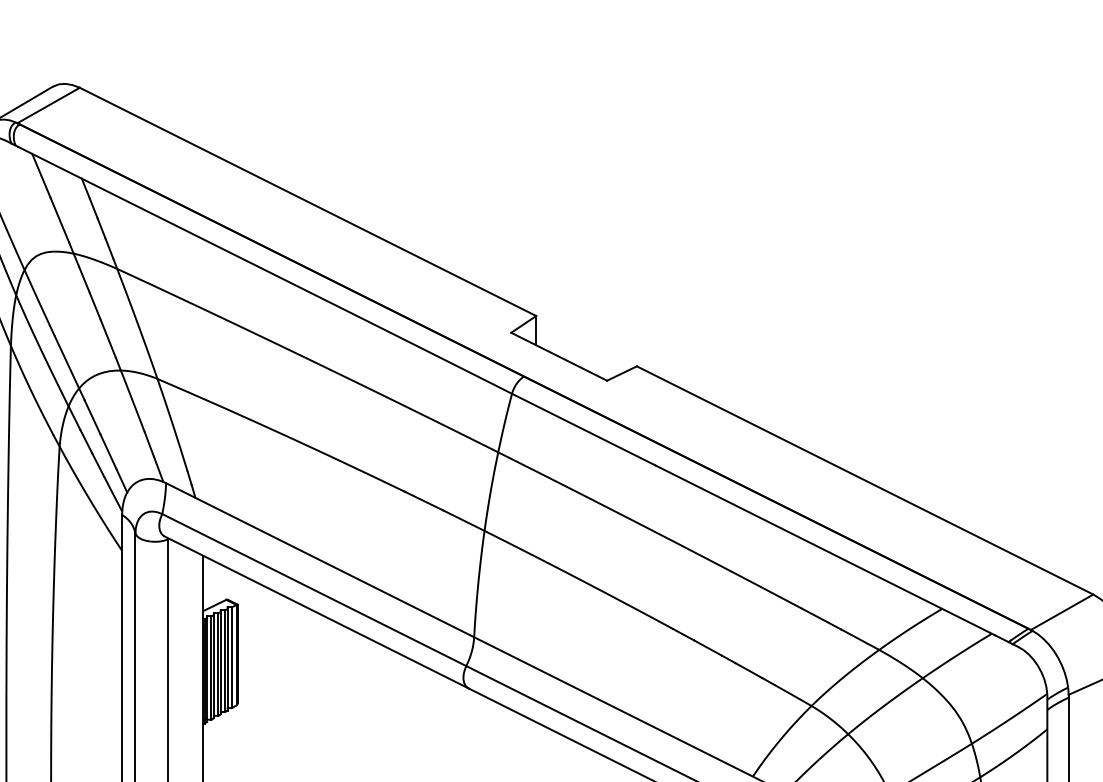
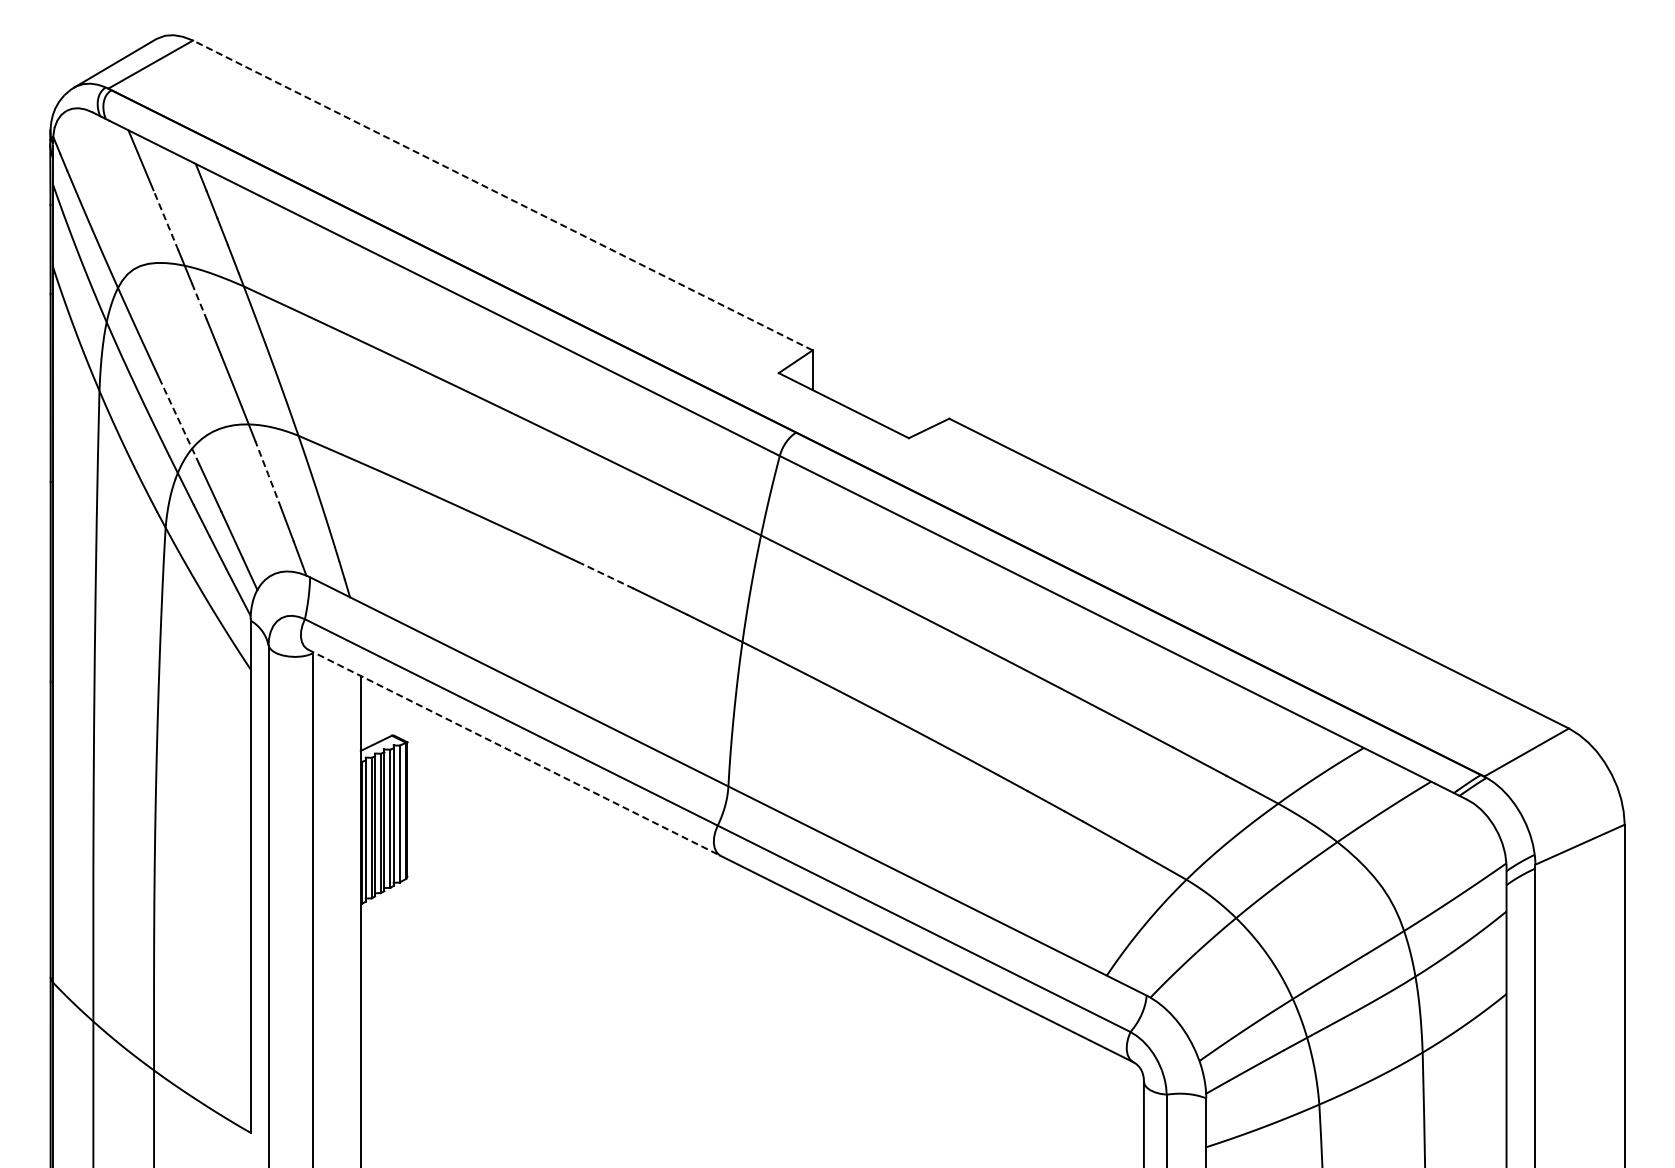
line: (307, 201) -> (502, 195), solid -> dashed
line: (60, 220) -> (166, 220), solid -> dashed
line: (84, 280) -> (199, 301), solid -> dashed
line: (69, 368) -> (179, 421), solid -> dashed
line: (135, 407) -> (268, 474), solid -> dashed
line: (385, 482) -> (607, 576), solid -> dashed
line: (316, 612) -> (514, 752), solid -> dashed

